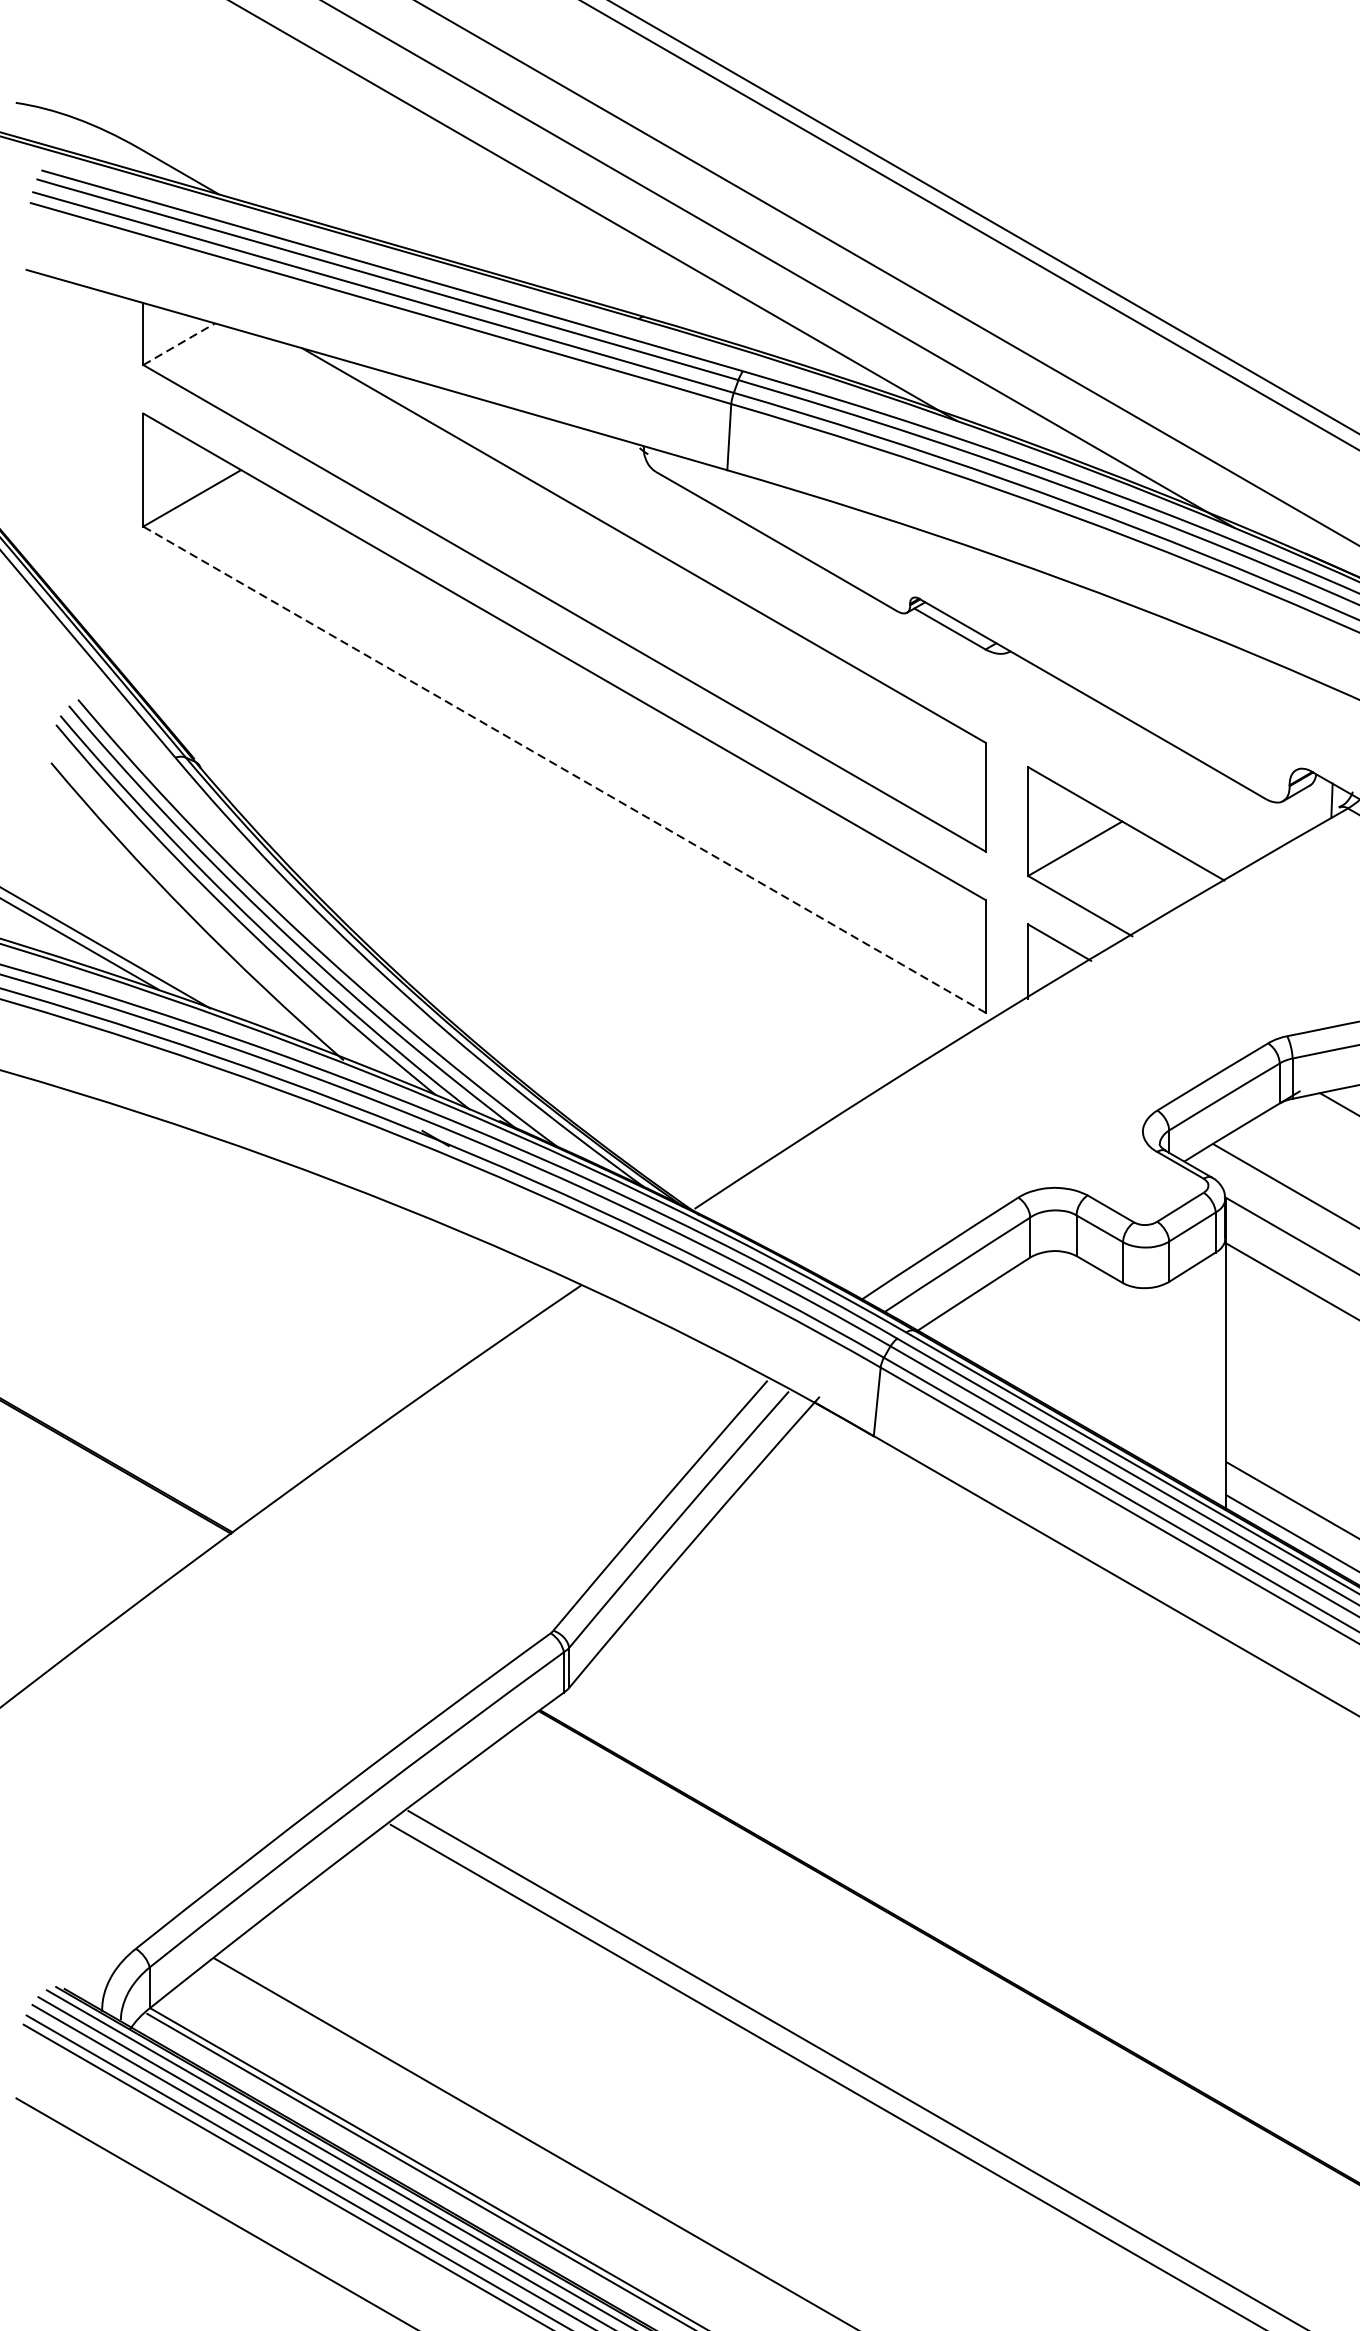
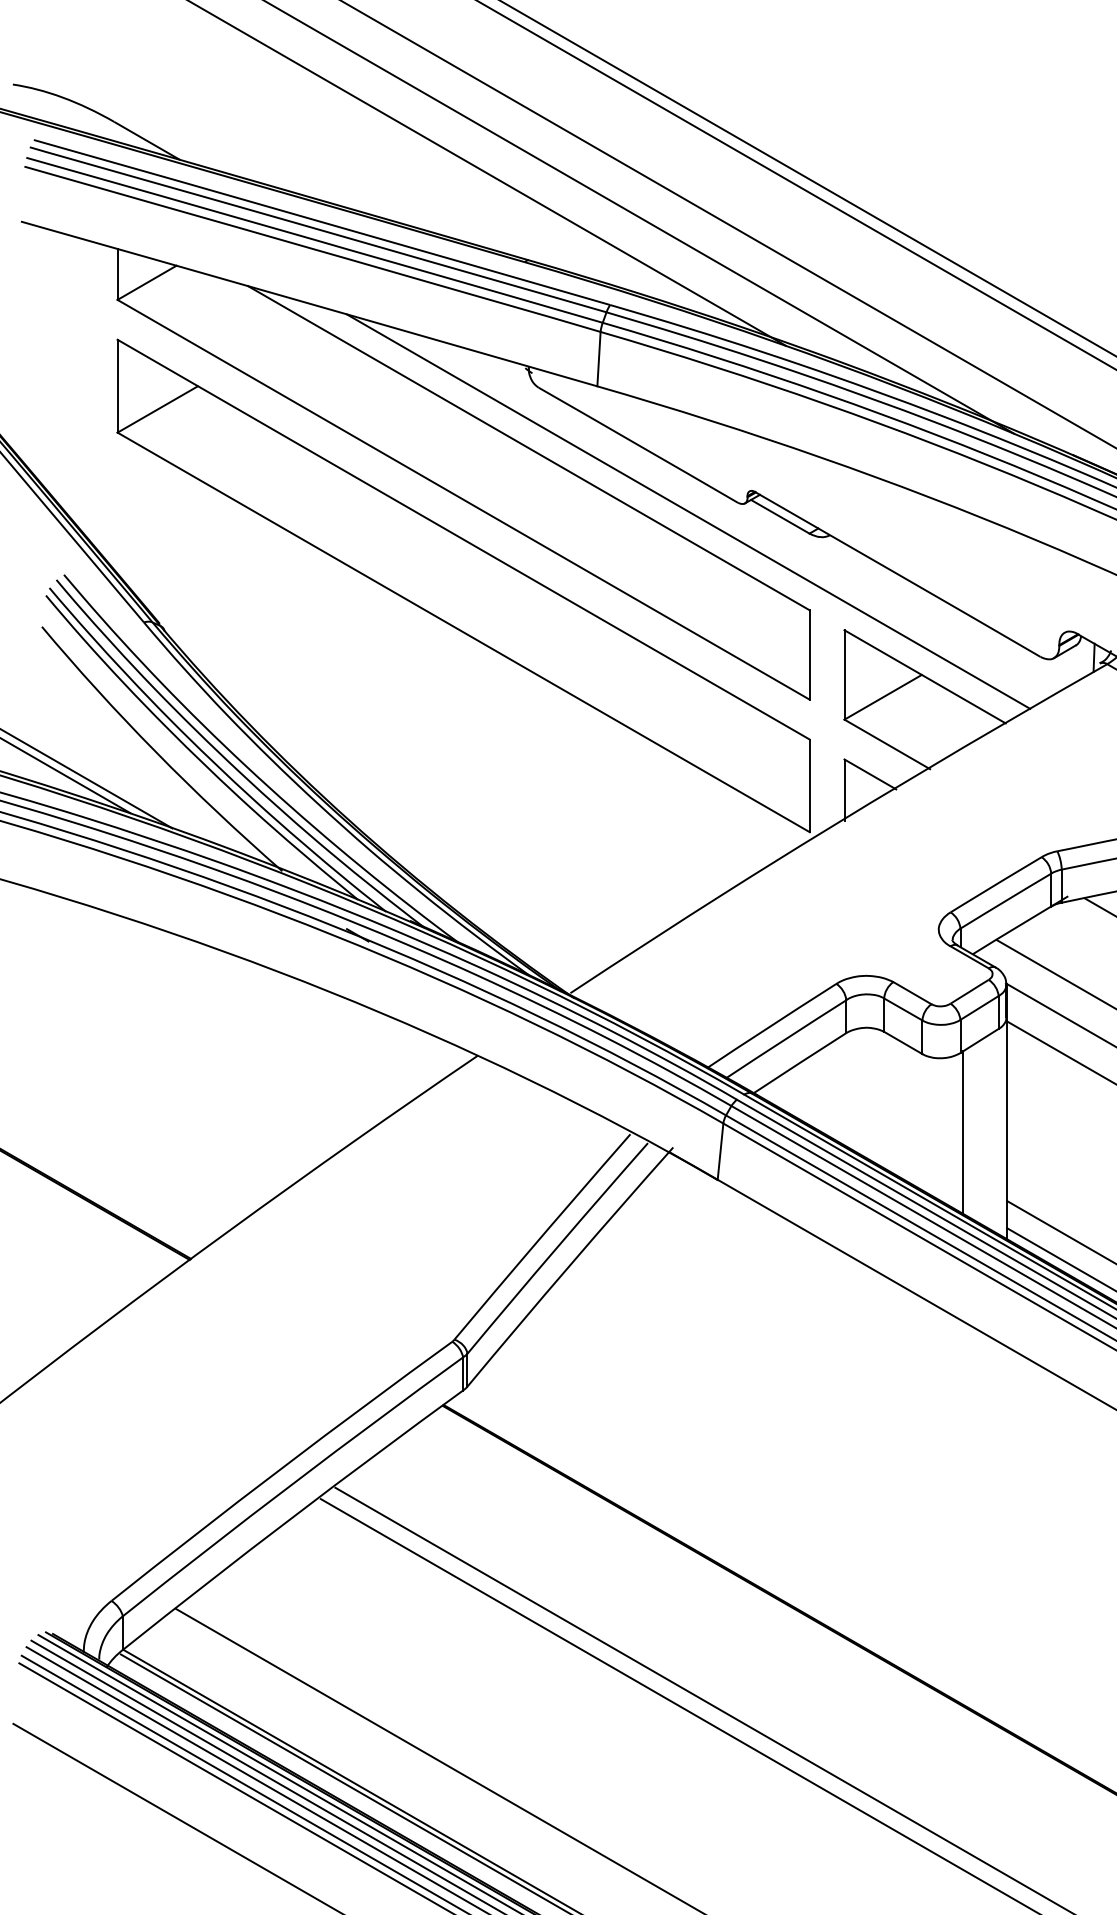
line: (179, 343) -> (147, 282), dashed -> solid
line: (838, 622) -> (688, 511), added
line: (564, 769) -> (463, 632), dashed -> solid
line: (1173, 1378) -> (963, 1132), added

